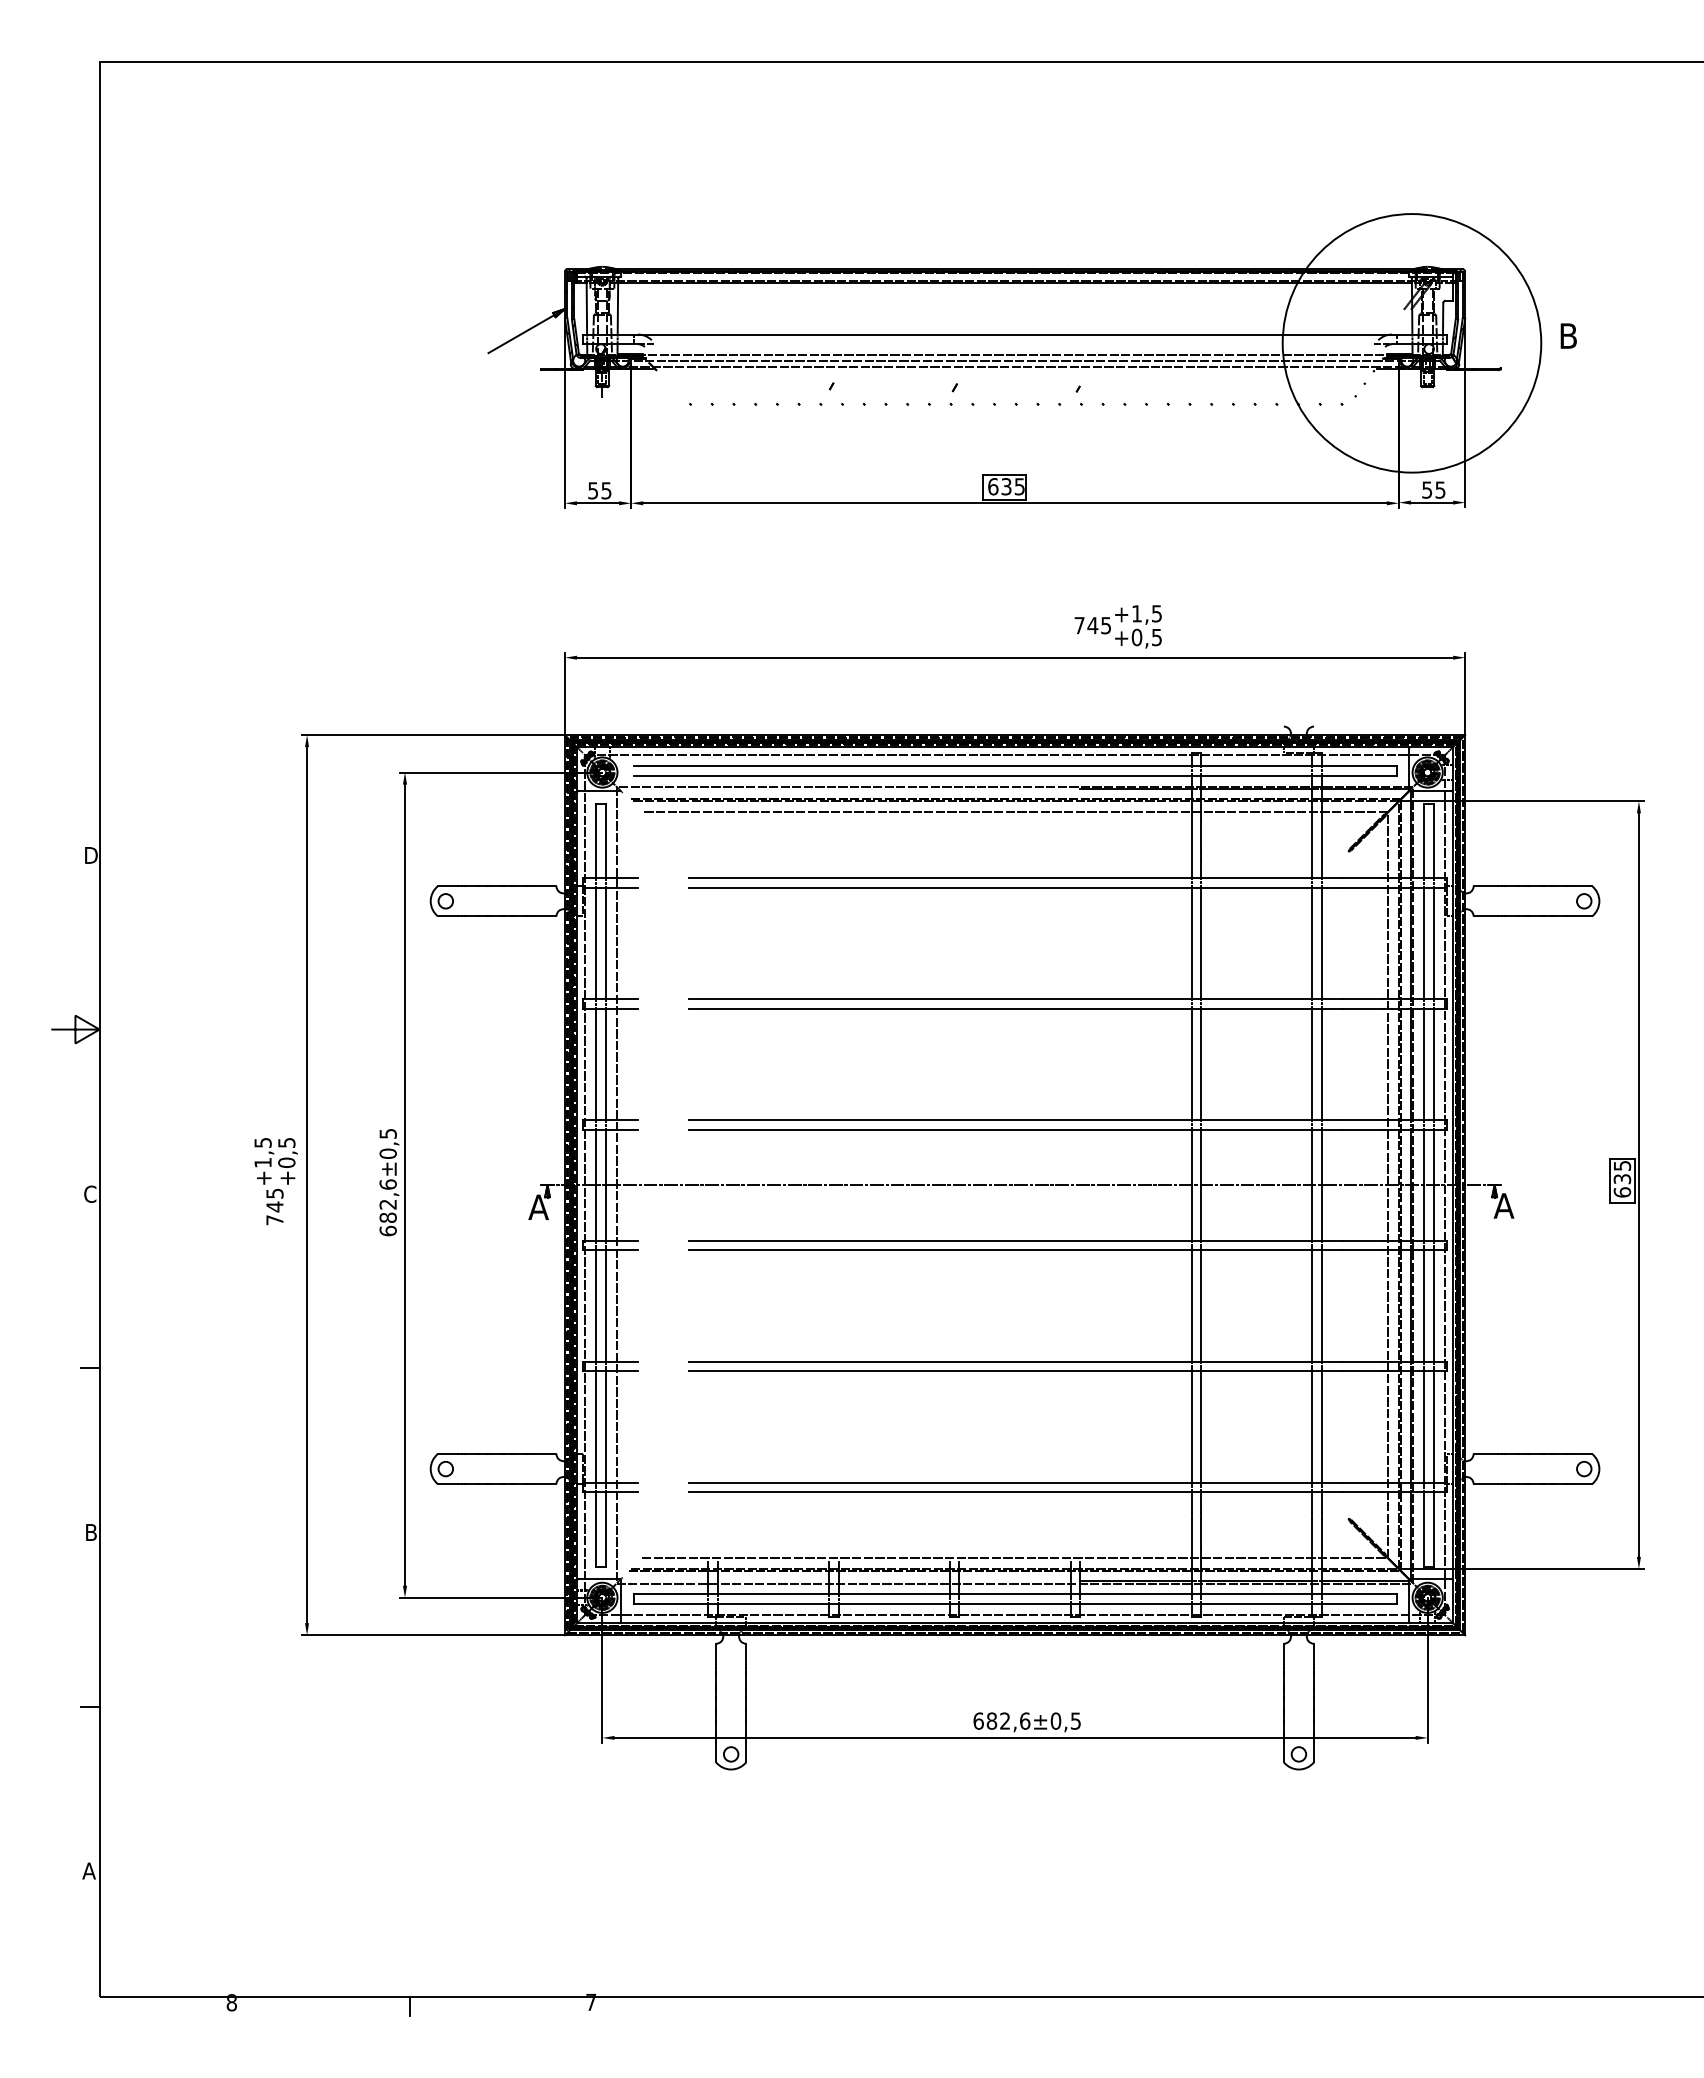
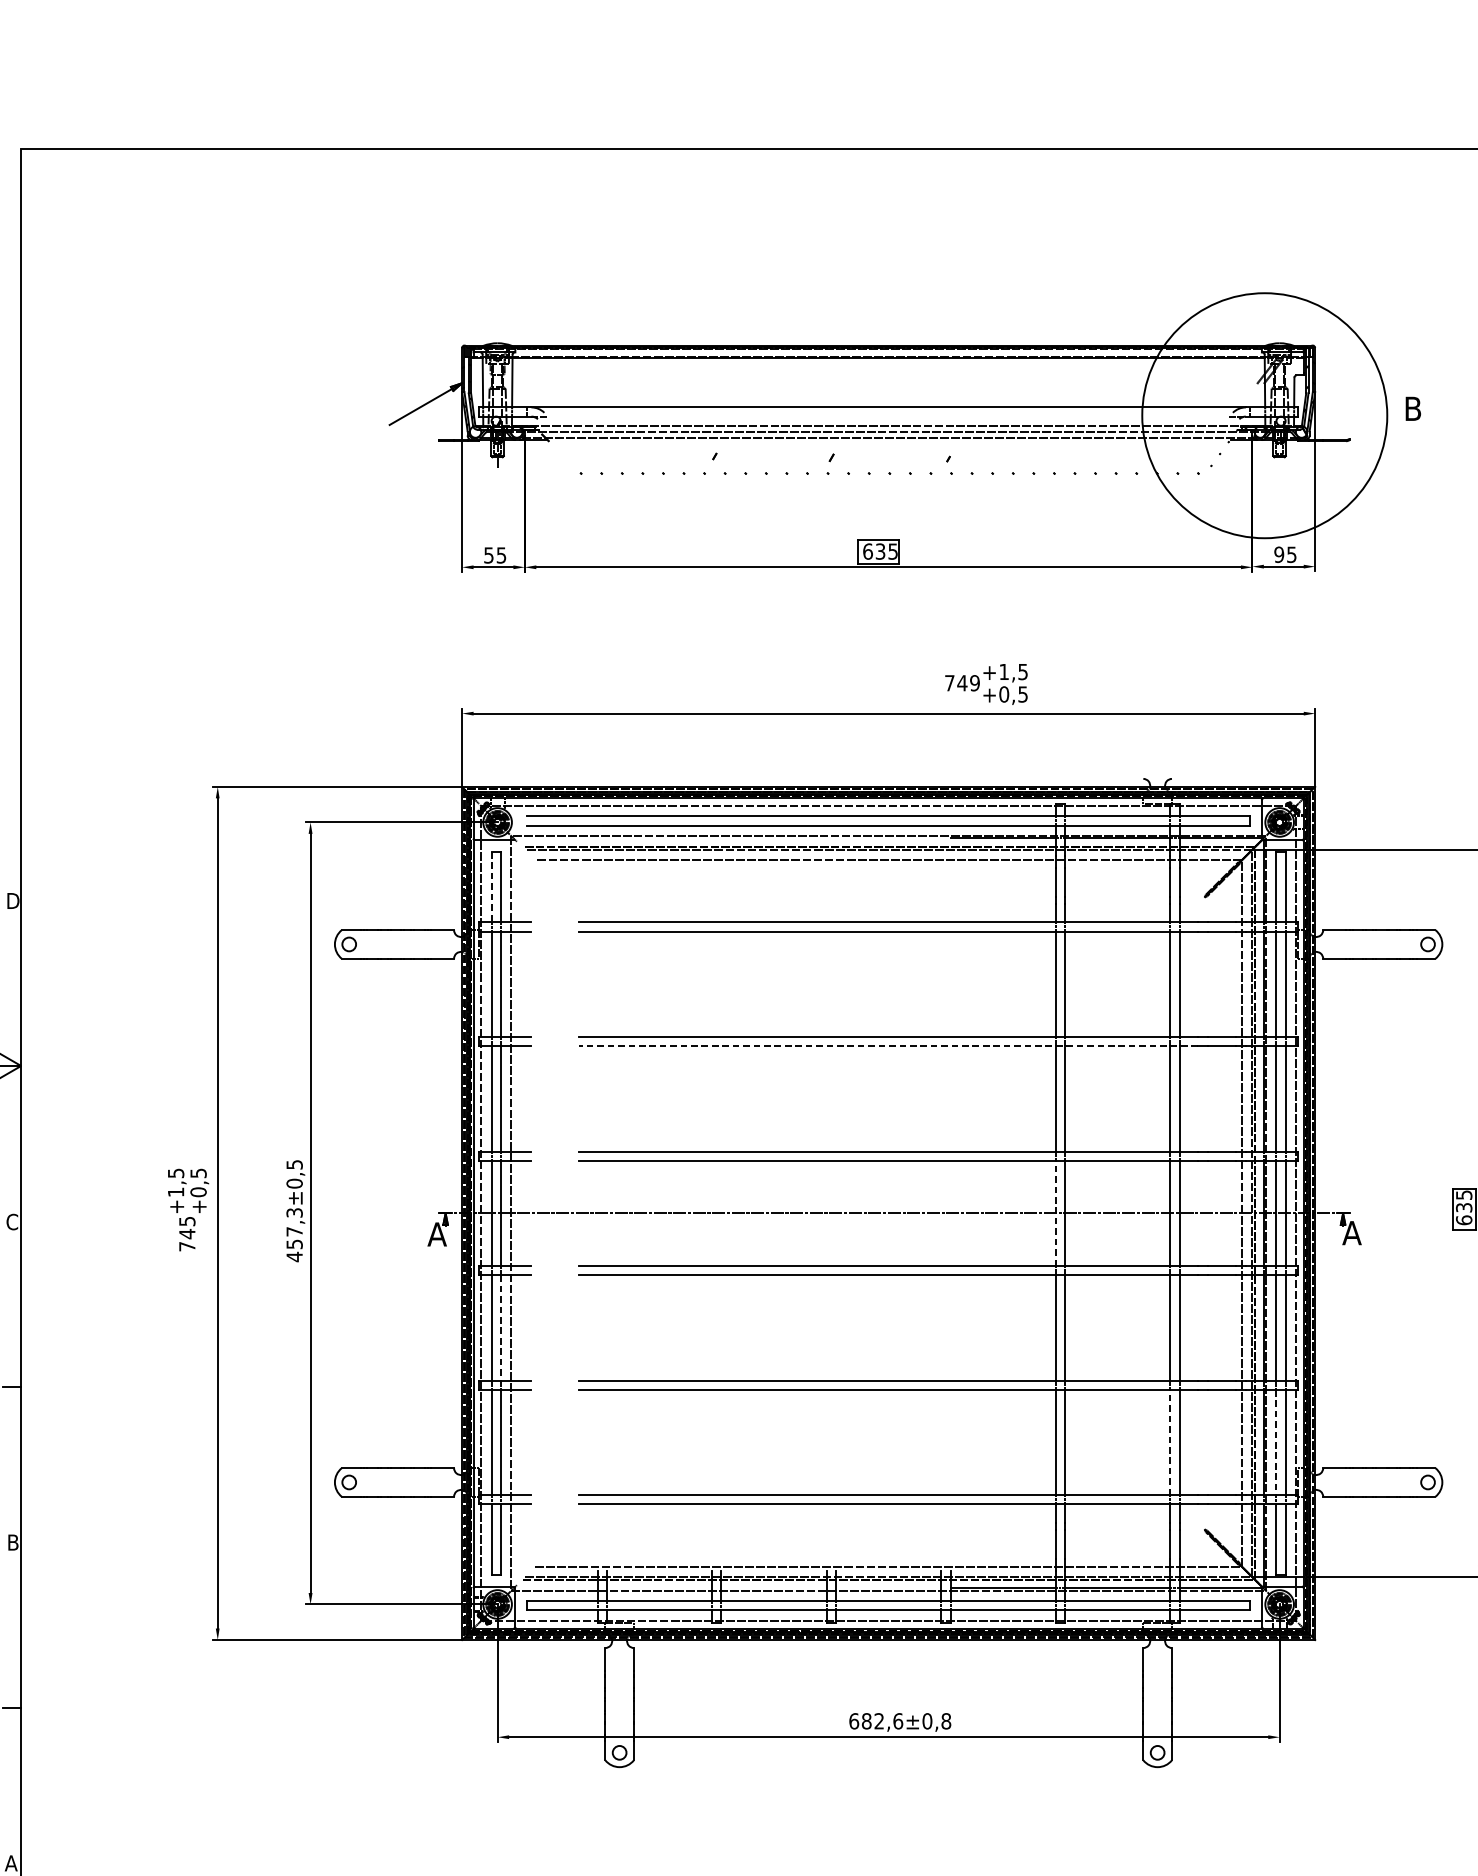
text: (1427, 489) -> (1279, 554), 55 -> 95
text: (1106, 625) -> (975, 683), 745 -> 749
line: (596, 841) -> (492, 887), solid -> dashed
line: (1014, 1008) -> (888, 1046), solid -> dashed
line: (1191, 1185) -> (1055, 1213), solid -> dashed
text: (387, 1207) -> (293, 1234), 682,6 -> 457,3
line: (605, 1306) -> (500, 1328), solid -> dashed
line: (1312, 1427) -> (1170, 1443), solid -> dashed
line: (1424, 1427) -> (1276, 1443), solid -> dashed
text: (1075, 1720) -> (945, 1720), ±0,5 -> ±0,8

